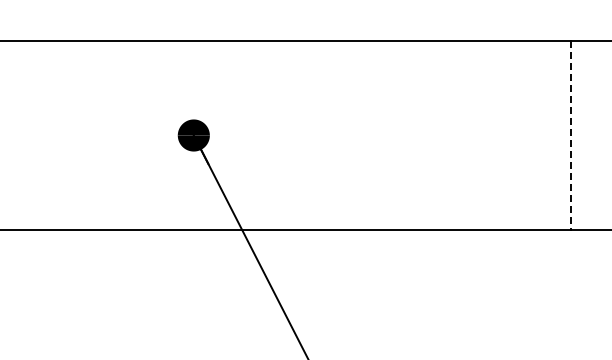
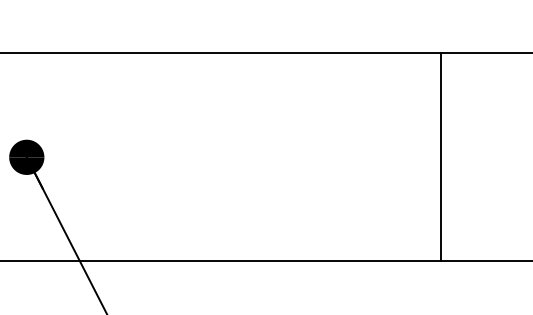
line: (571, 135) -> (441, 157), dashed -> solid

